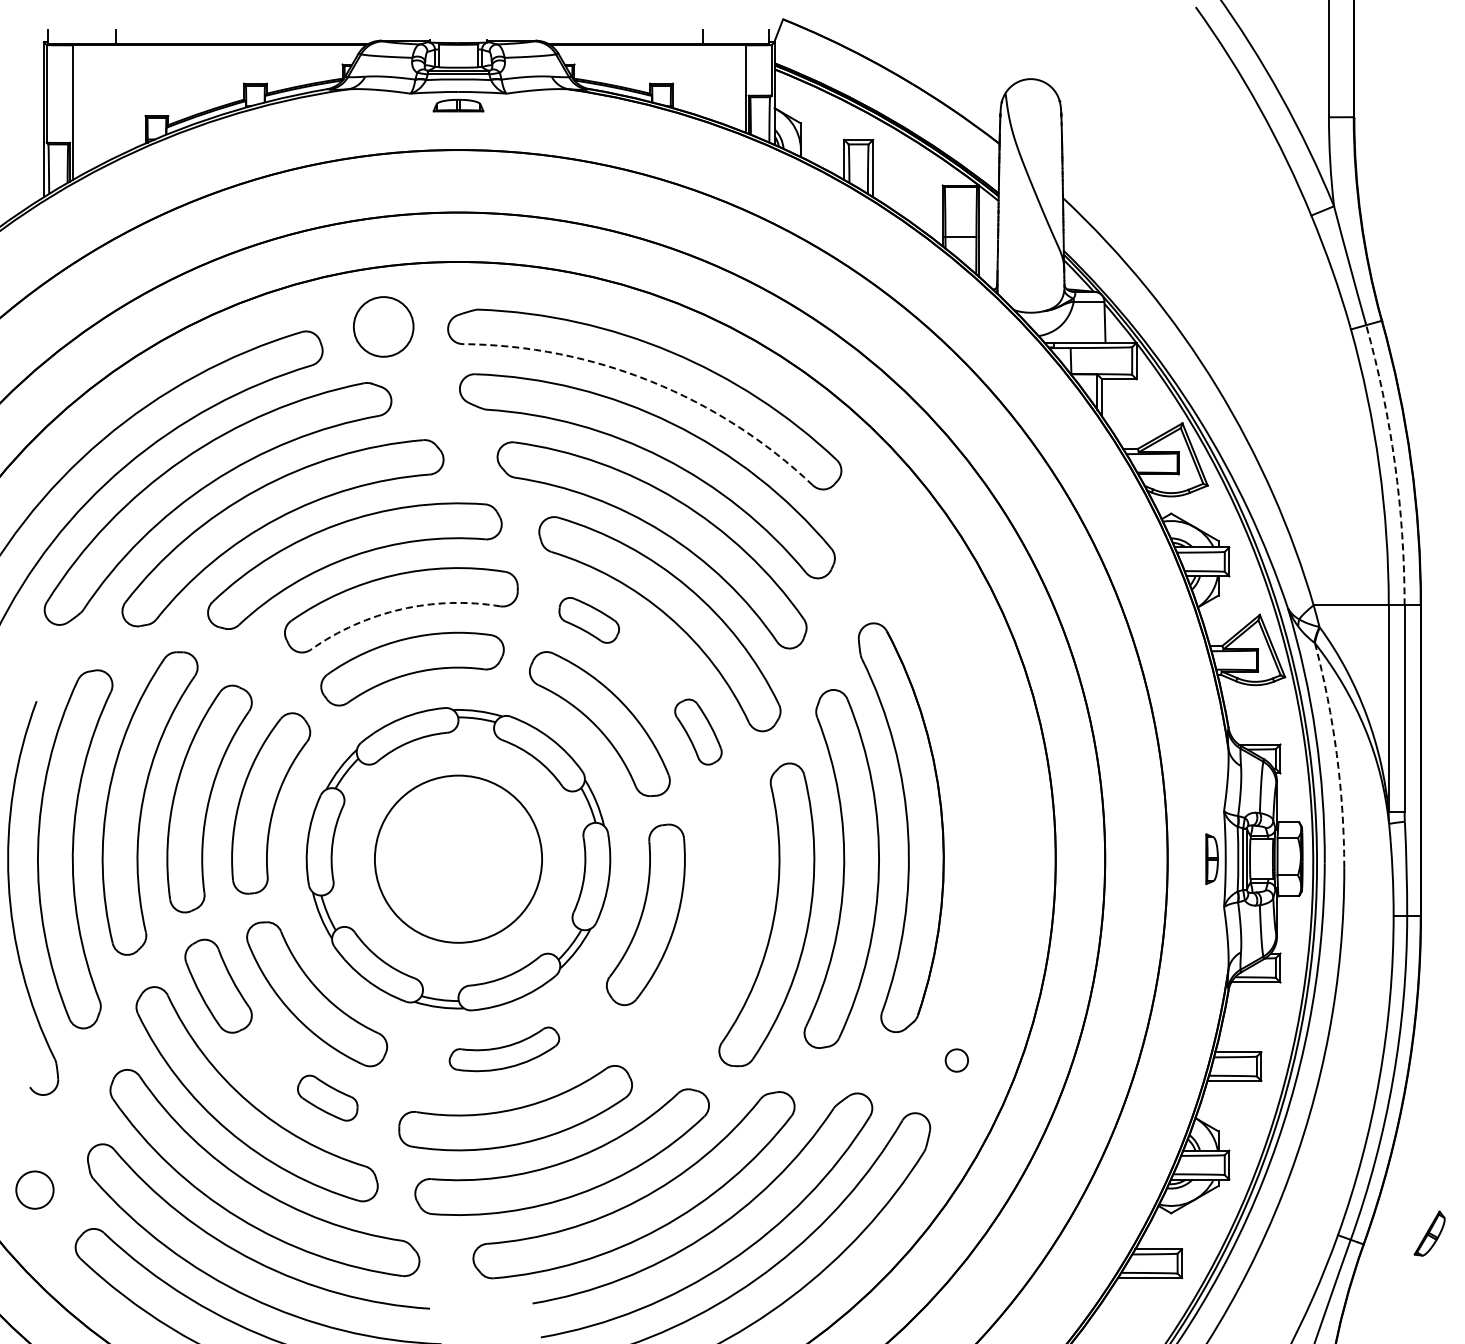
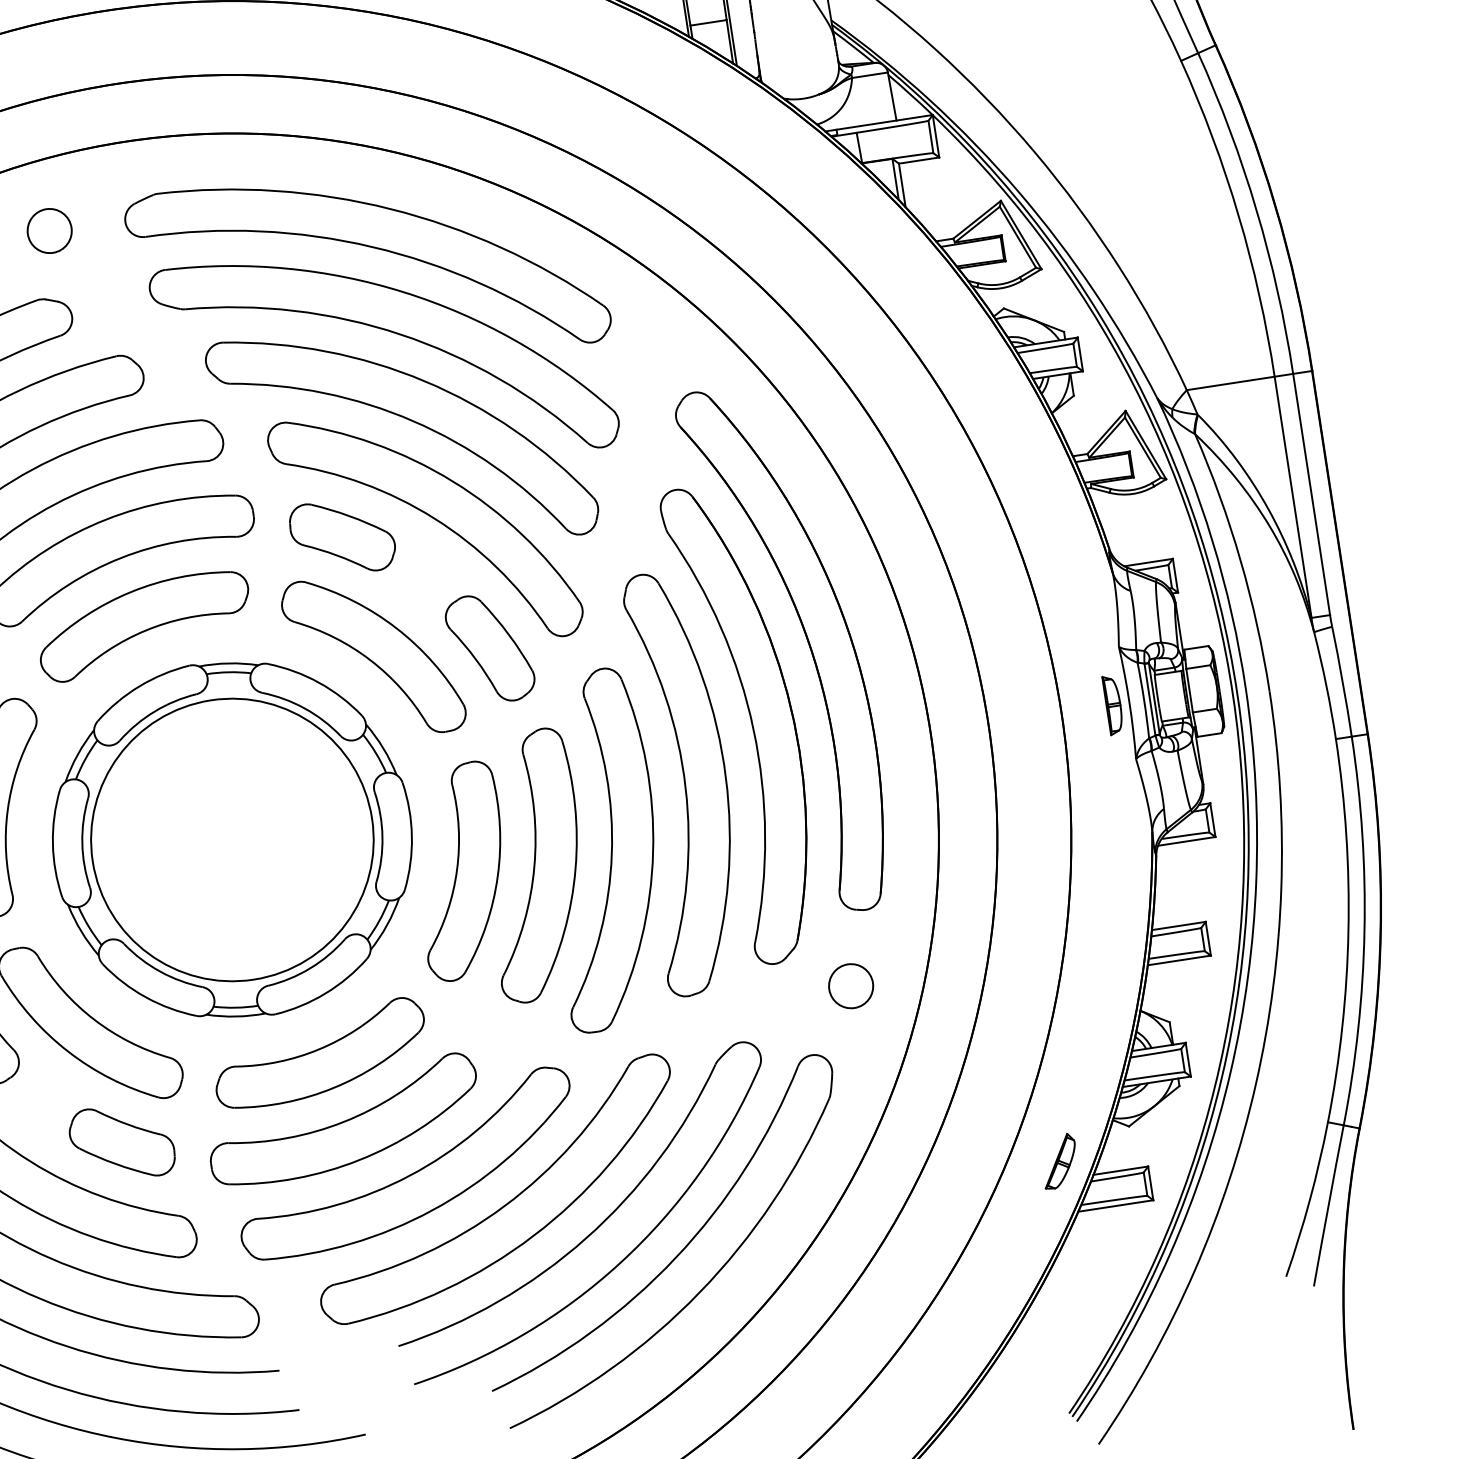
circle: (383, 326) -> (49, 230), size x0.62
arc: (651, 381) -> (372, 246), dashed -> solid
arc: (1394, 463) -> (1255, 209), dashed -> solid
arc: (401, 609) -> (121, 558), dashed -> solid
part: (588, 620) -> (341, 537), size x1.43
part: (698, 731) -> (490, 647), size x1.43
arc: (1336, 754) -> (1240, 560), dashed -> solid
part: (964, 770) -> (808, 645), added
circle: (458, 858) -> (232, 839), size x1.43
part: (707, 919) -> (534, 865), added
part: (504, 1049) -> (320, 1054), size x1.67
circle: (956, 1060) -> (850, 986), size x1.67
part: (327, 1098) -> (122, 1143), size x1.43
part: (1429, 1233) -> (1059, 1161), moved

